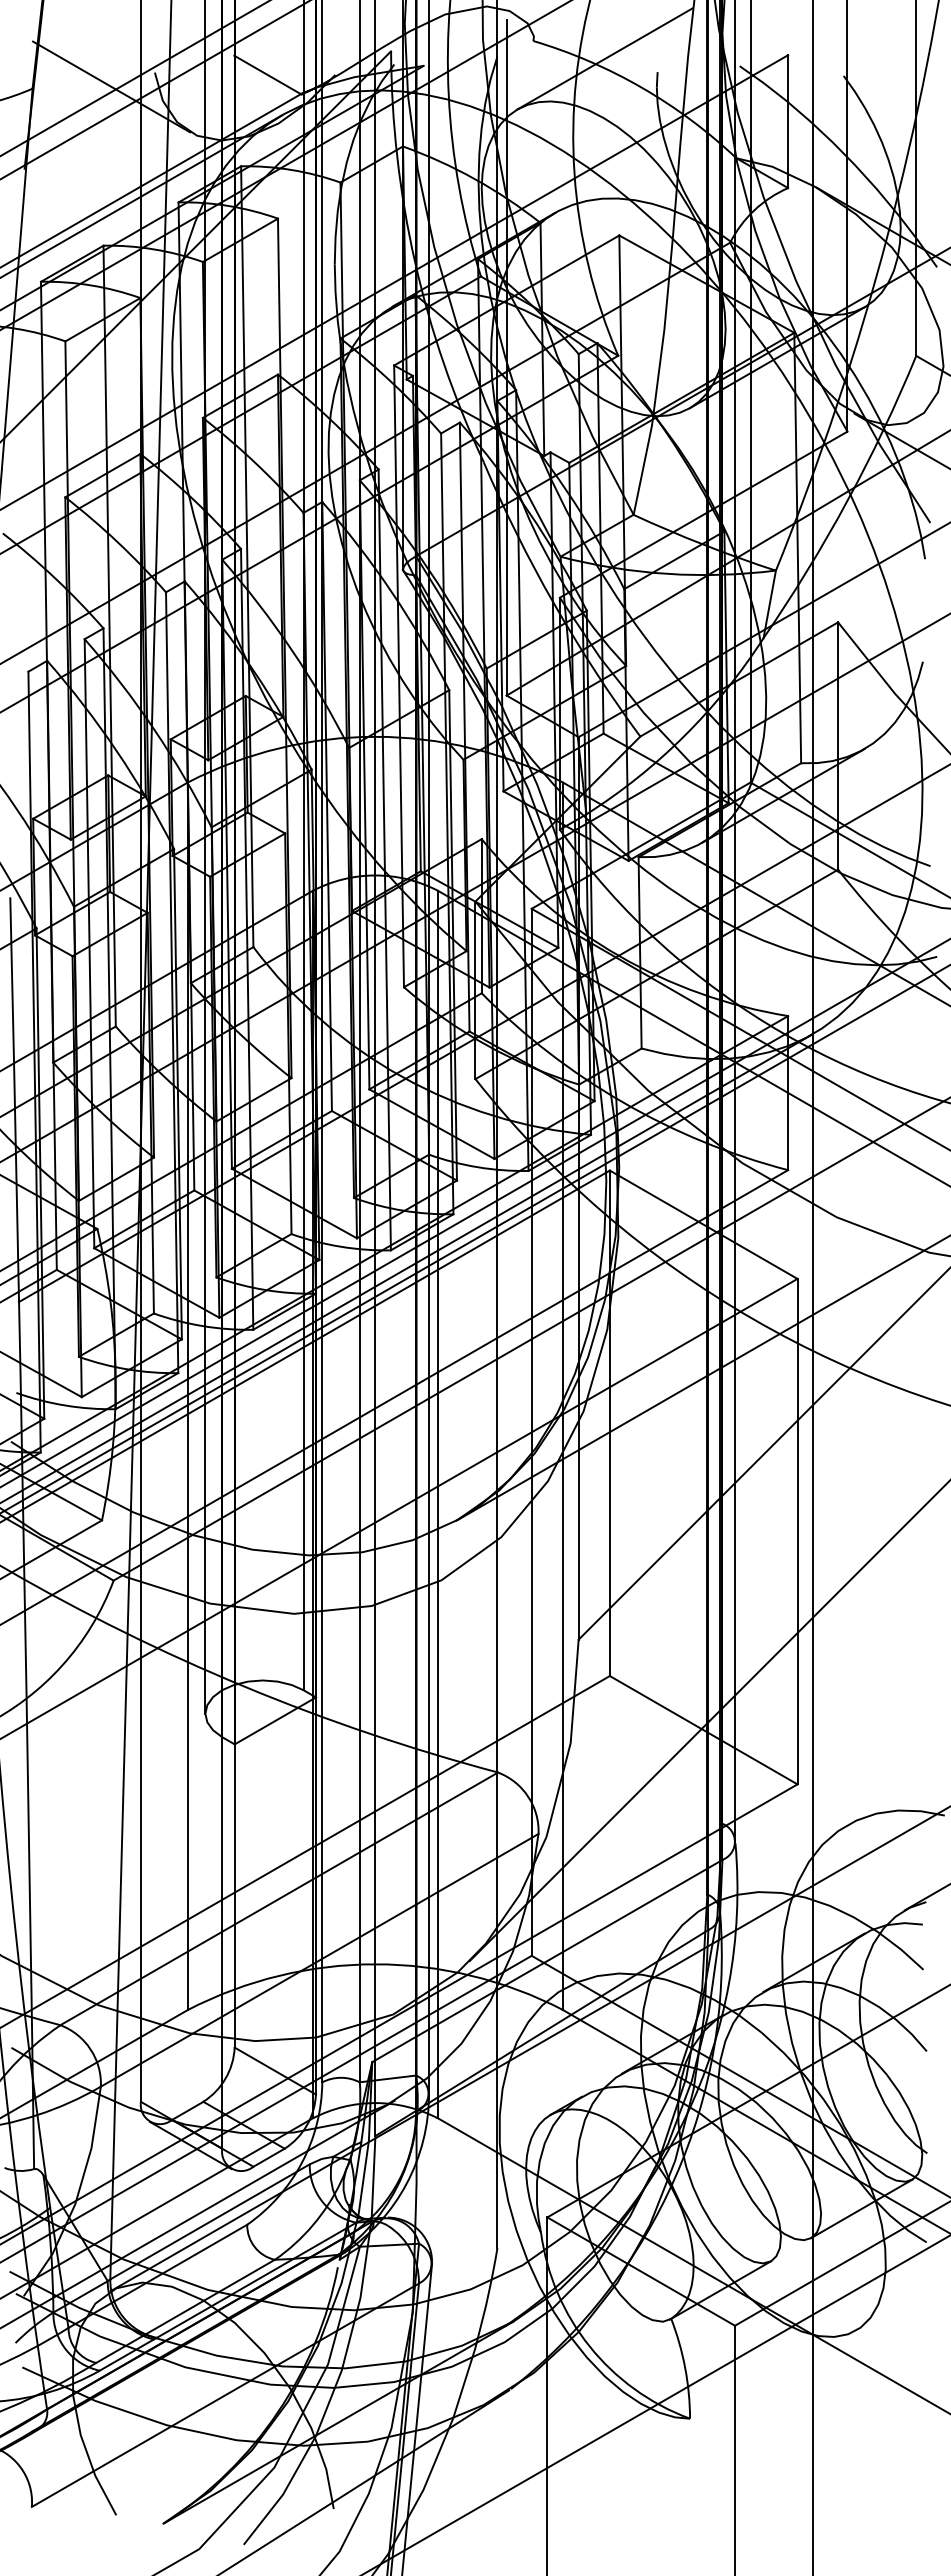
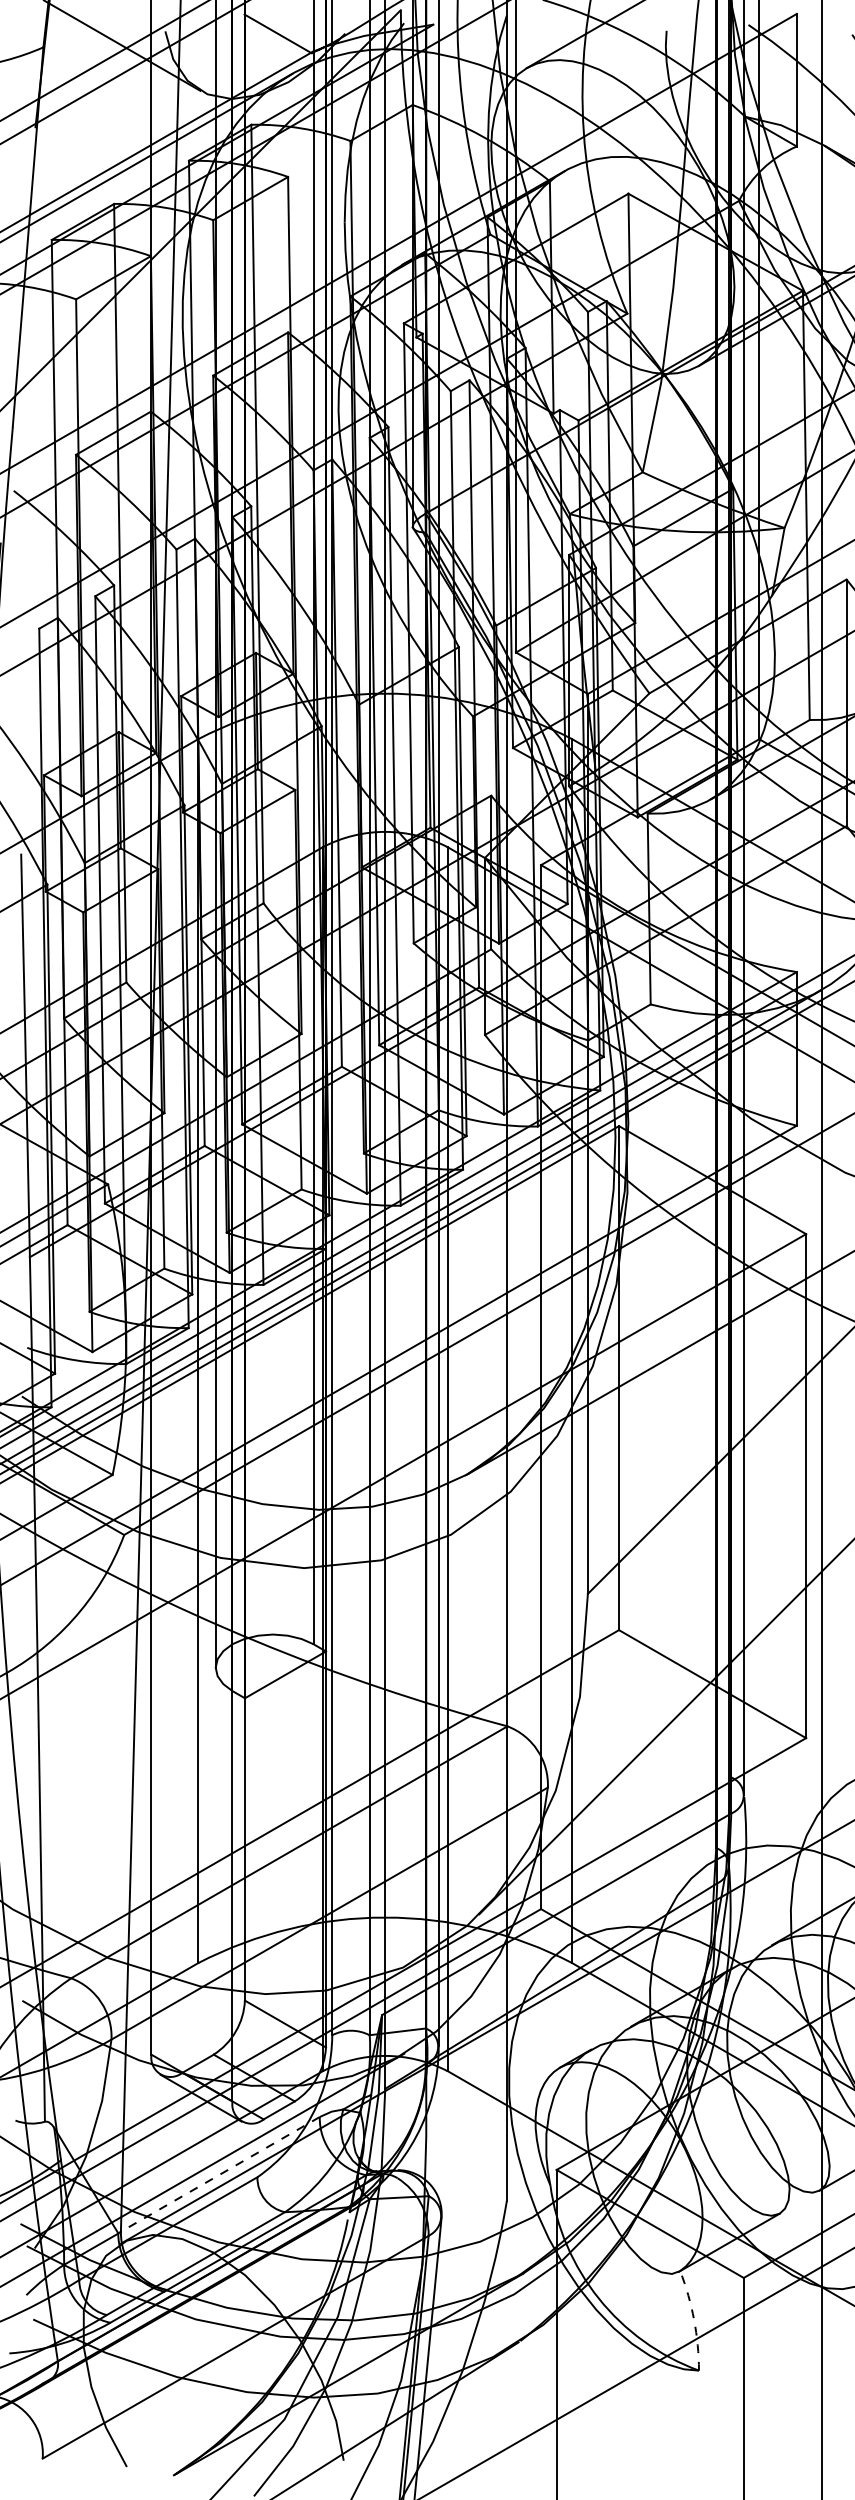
line: (209, 2222) -> (219, 2175), solid -> dashed
arc: (685, 2367) -> (694, 2319), solid -> dashed

